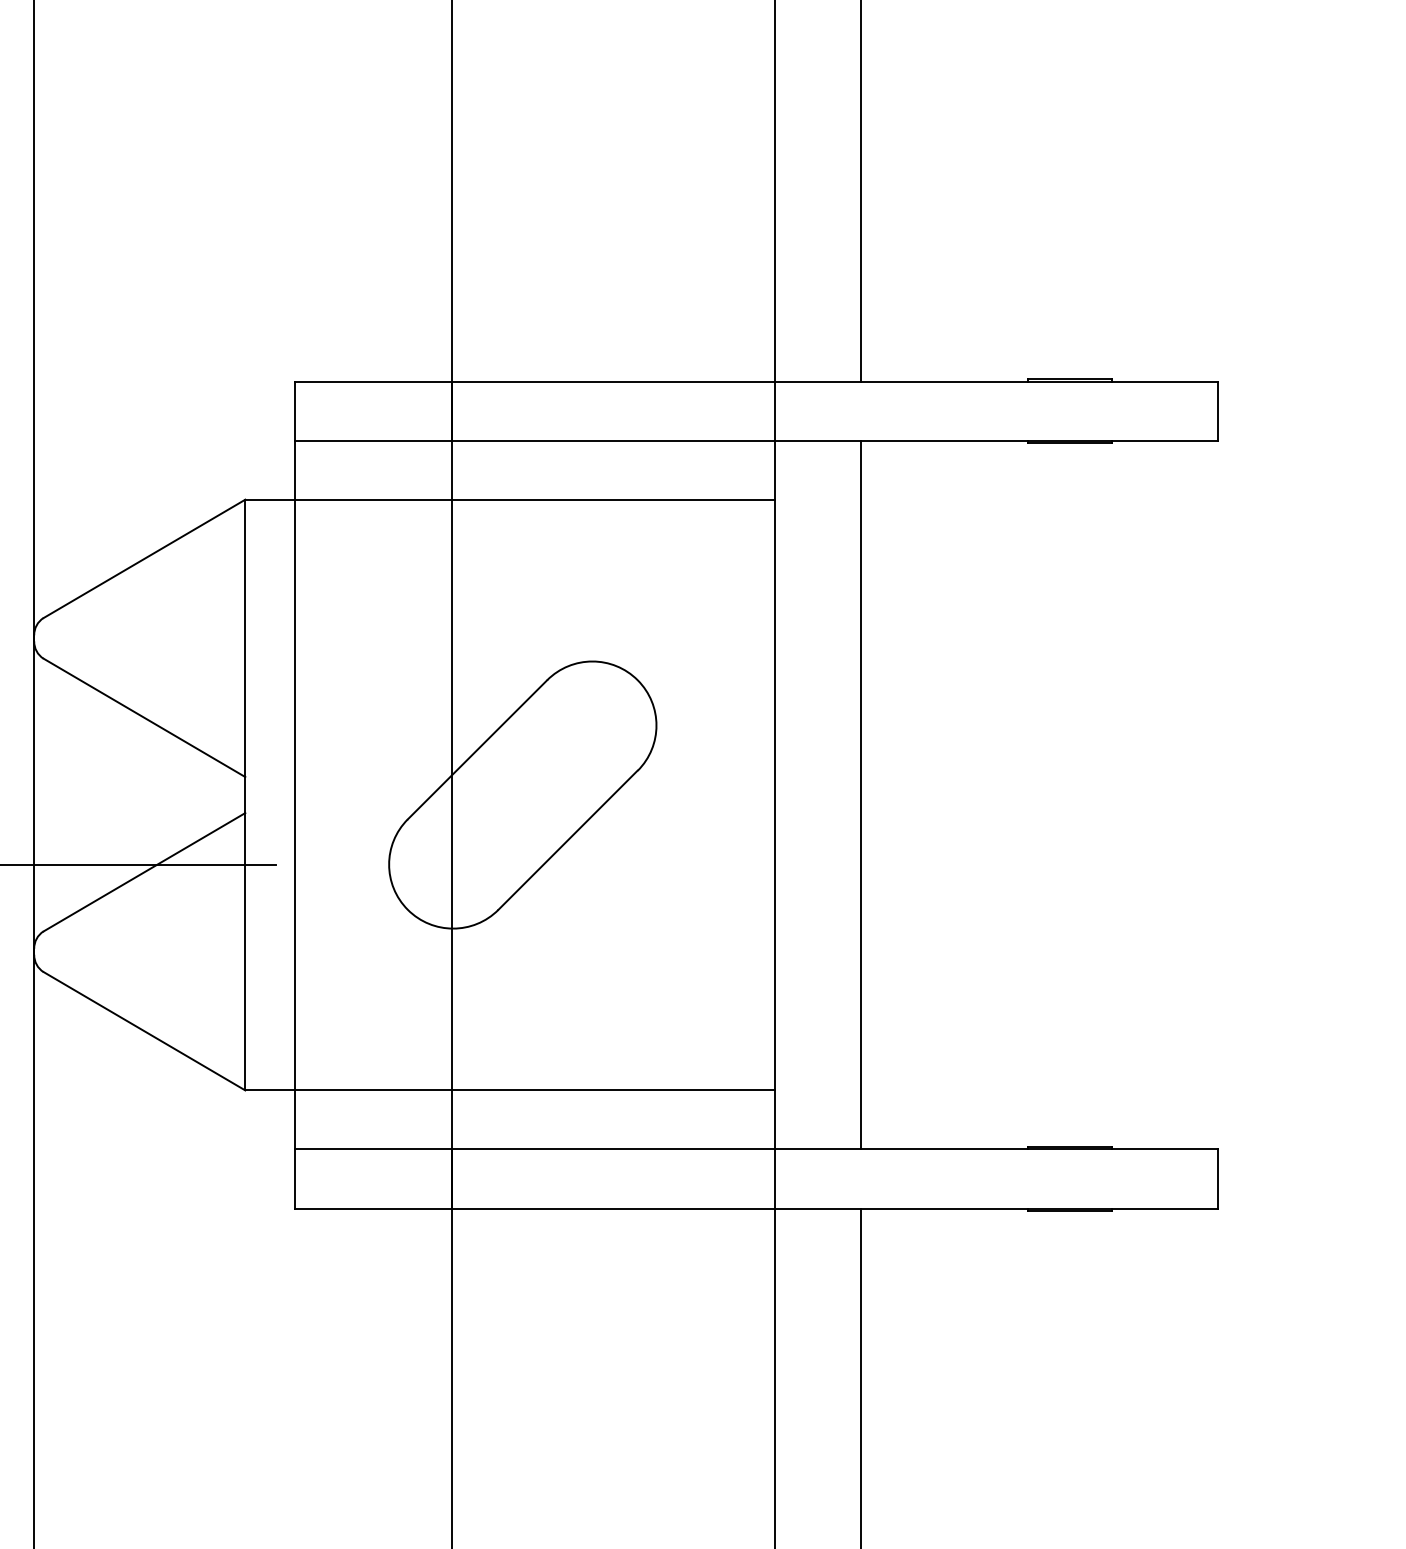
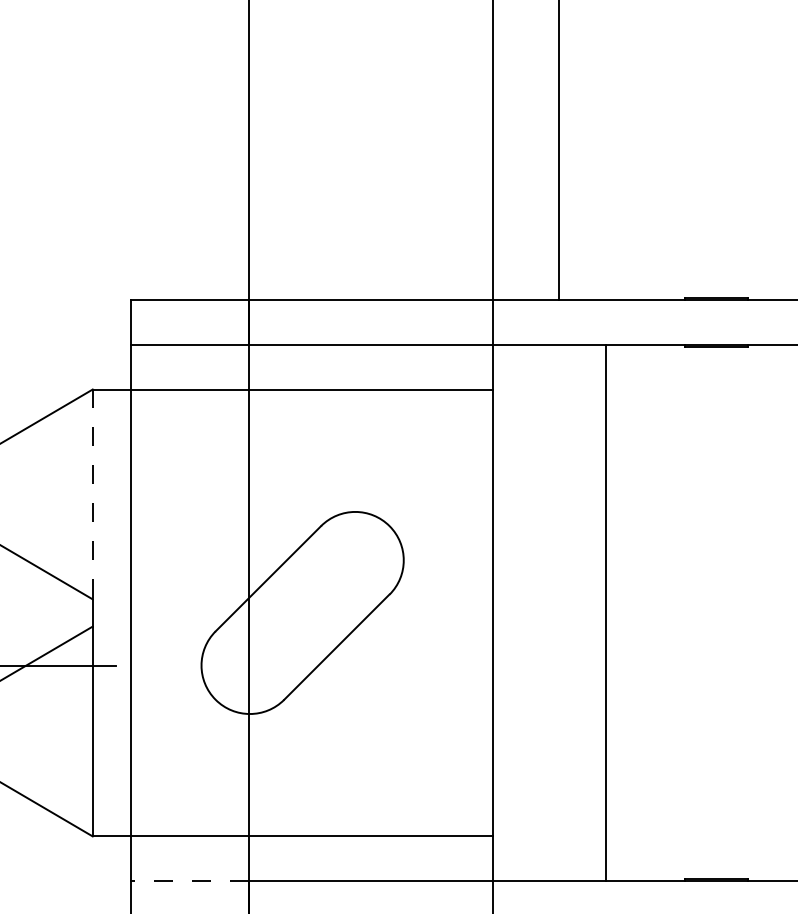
line: (245, 638) -> (92, 494), solid -> dashed
line: (861, 794) -> (606, 612), moved
line: (373, 1149) -> (189, 881), solid -> dashed

